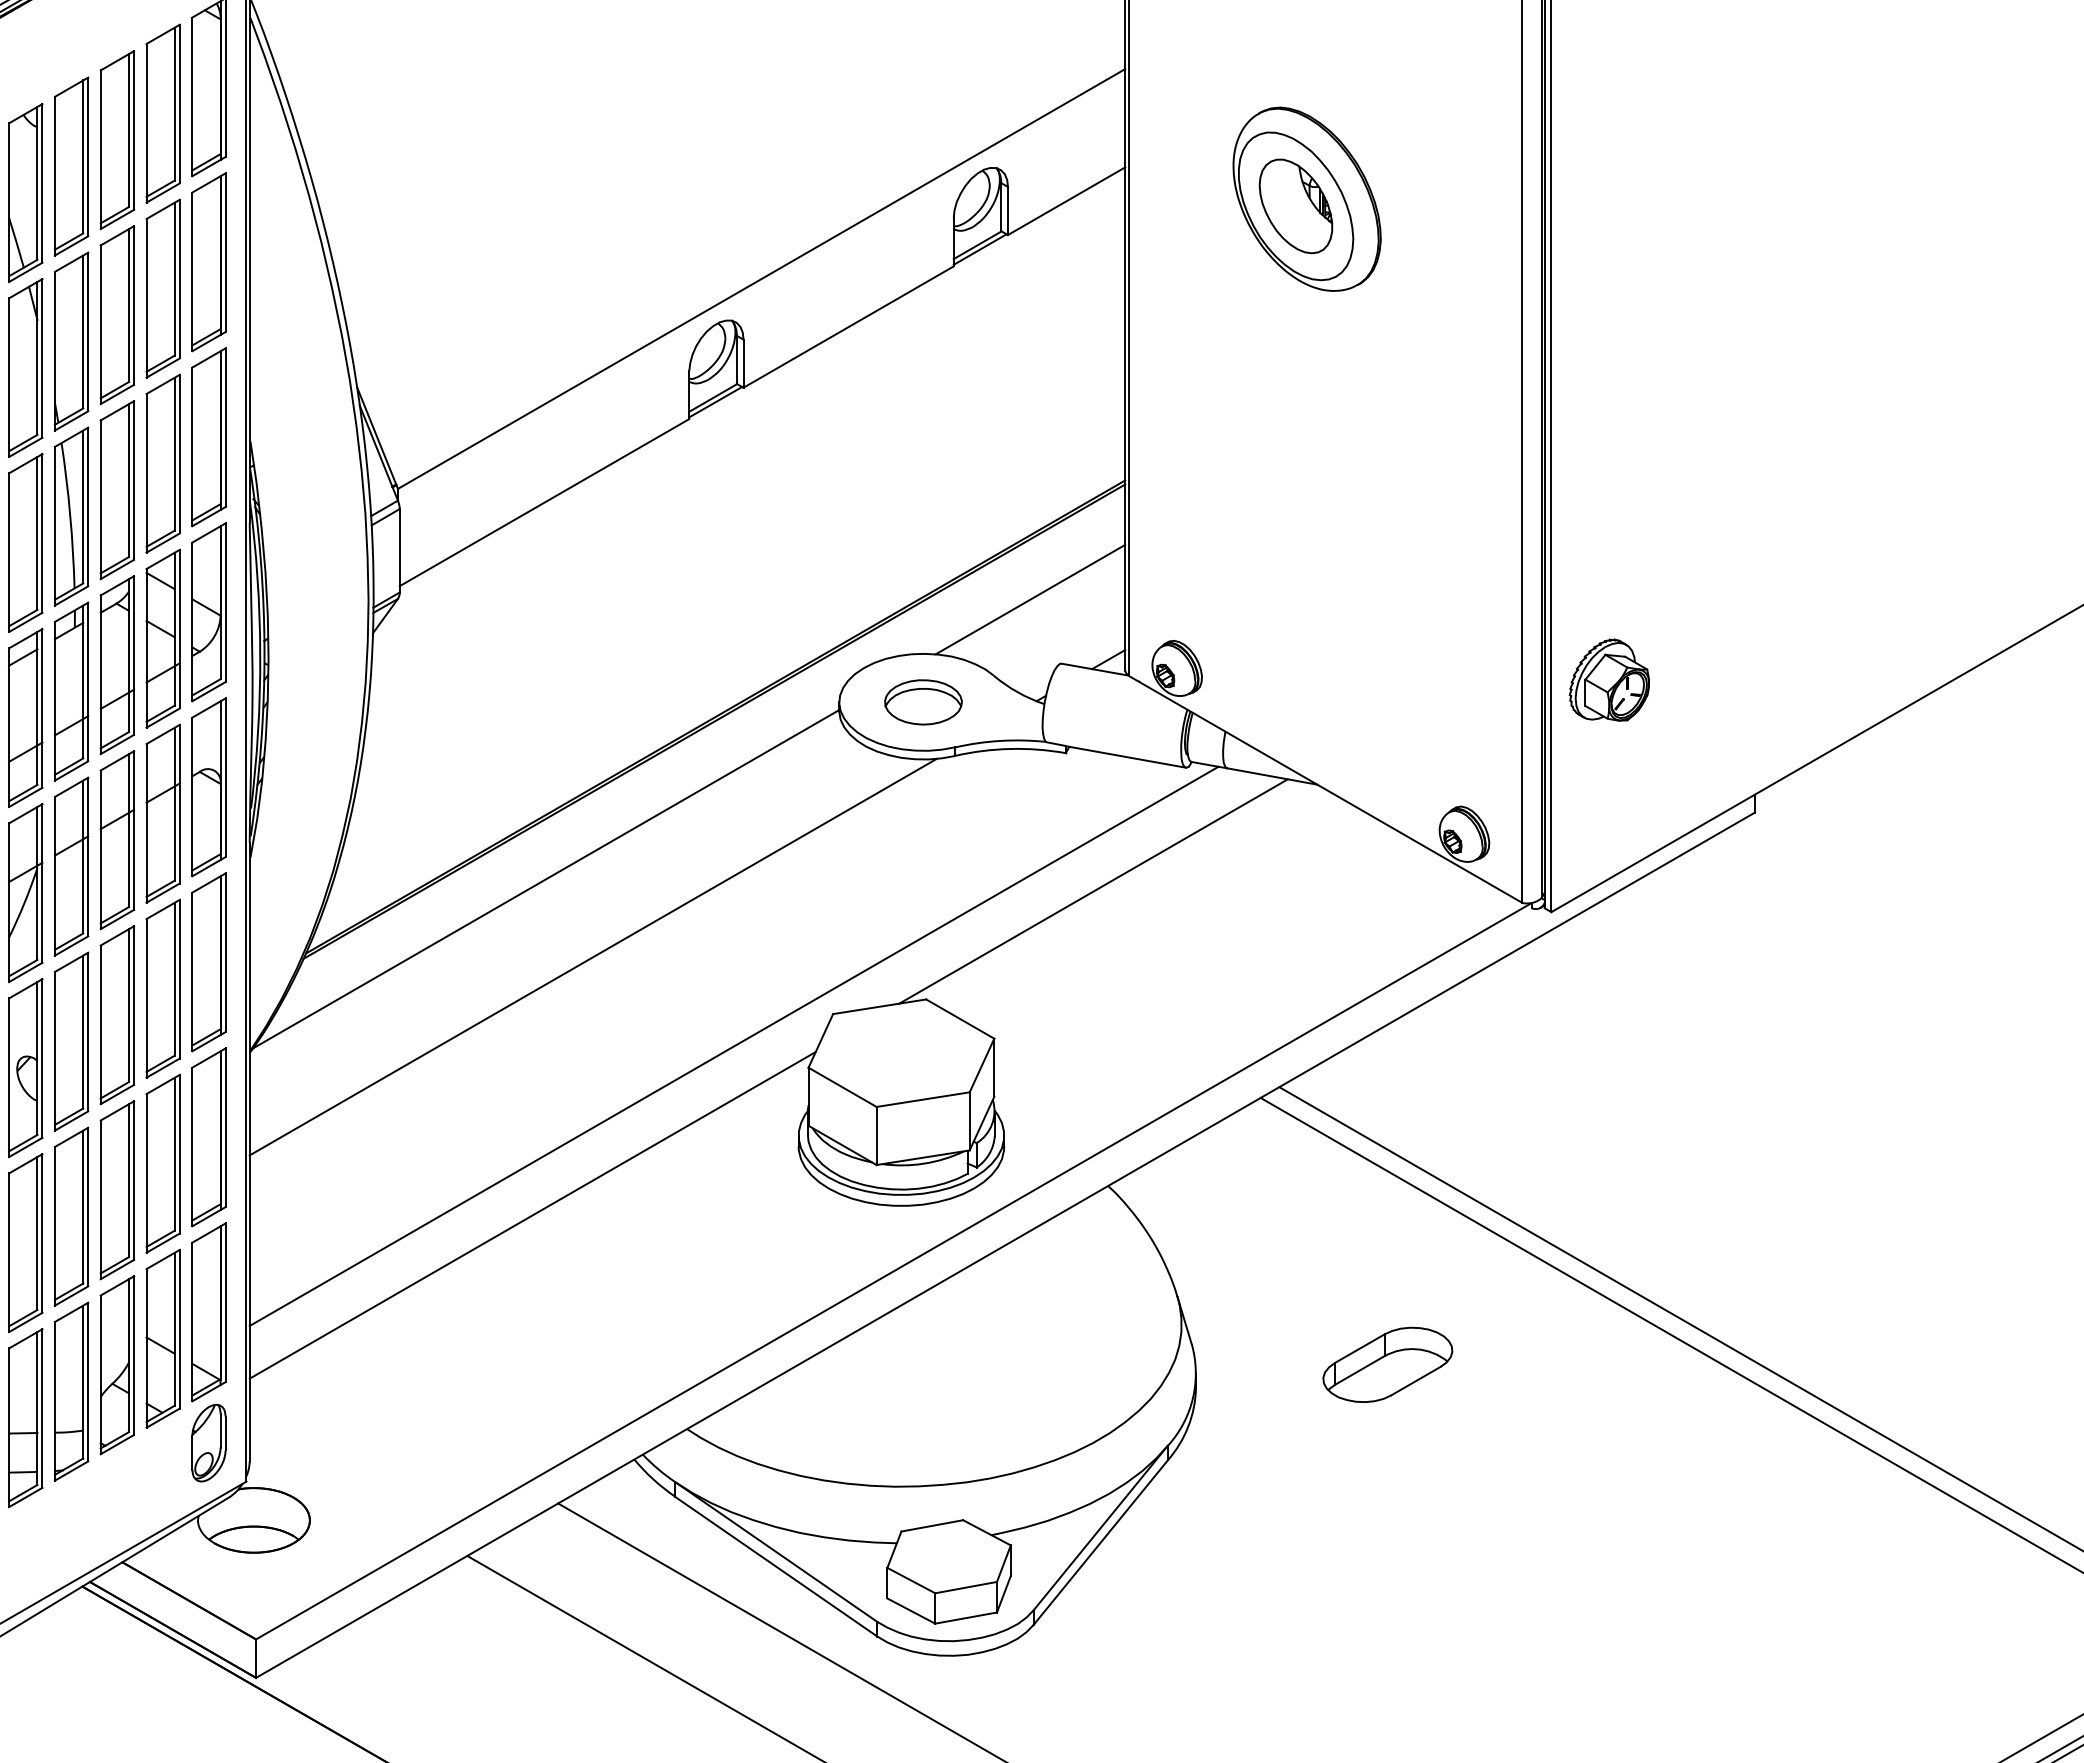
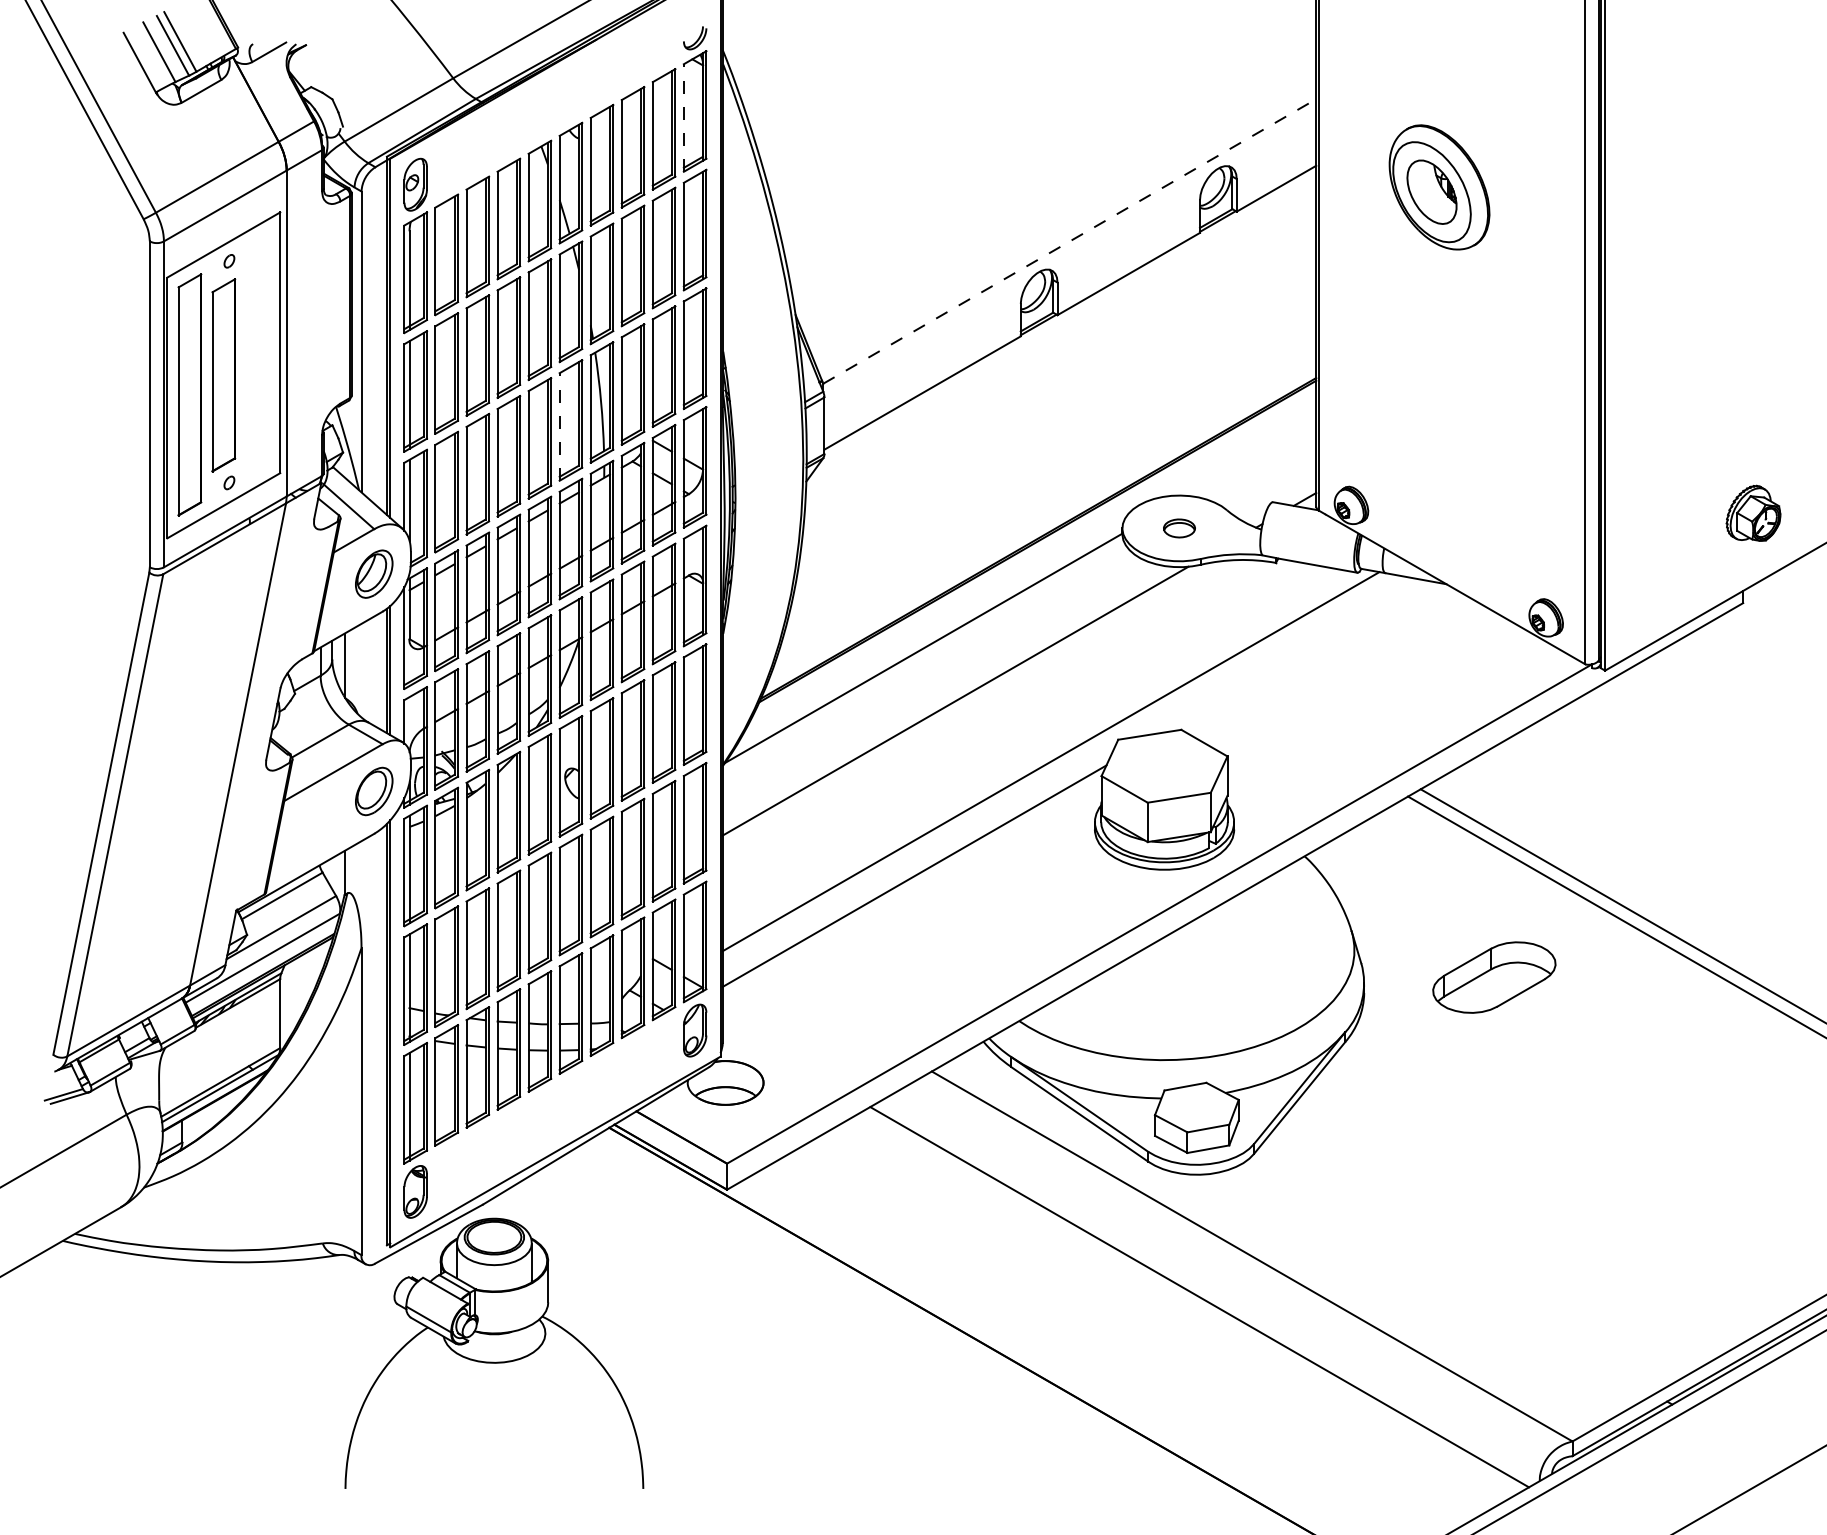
line: (191, 97) -> (683, 118), solid -> dashed
line: (761, 279) -> (1069, 241), solid -> dashed
line: (8, 551) -> (559, 426), solid -> dashed
line: (1029, 599) -> (1251, 458), removed
part: (1609, 678) -> (1753, 512), moved
part: (923, 702) -> (1179, 528), size x0.6
line: (1093, 891) -> (1294, 656), removed
part: (1386, 1364) -> (1493, 977), size x1.4

